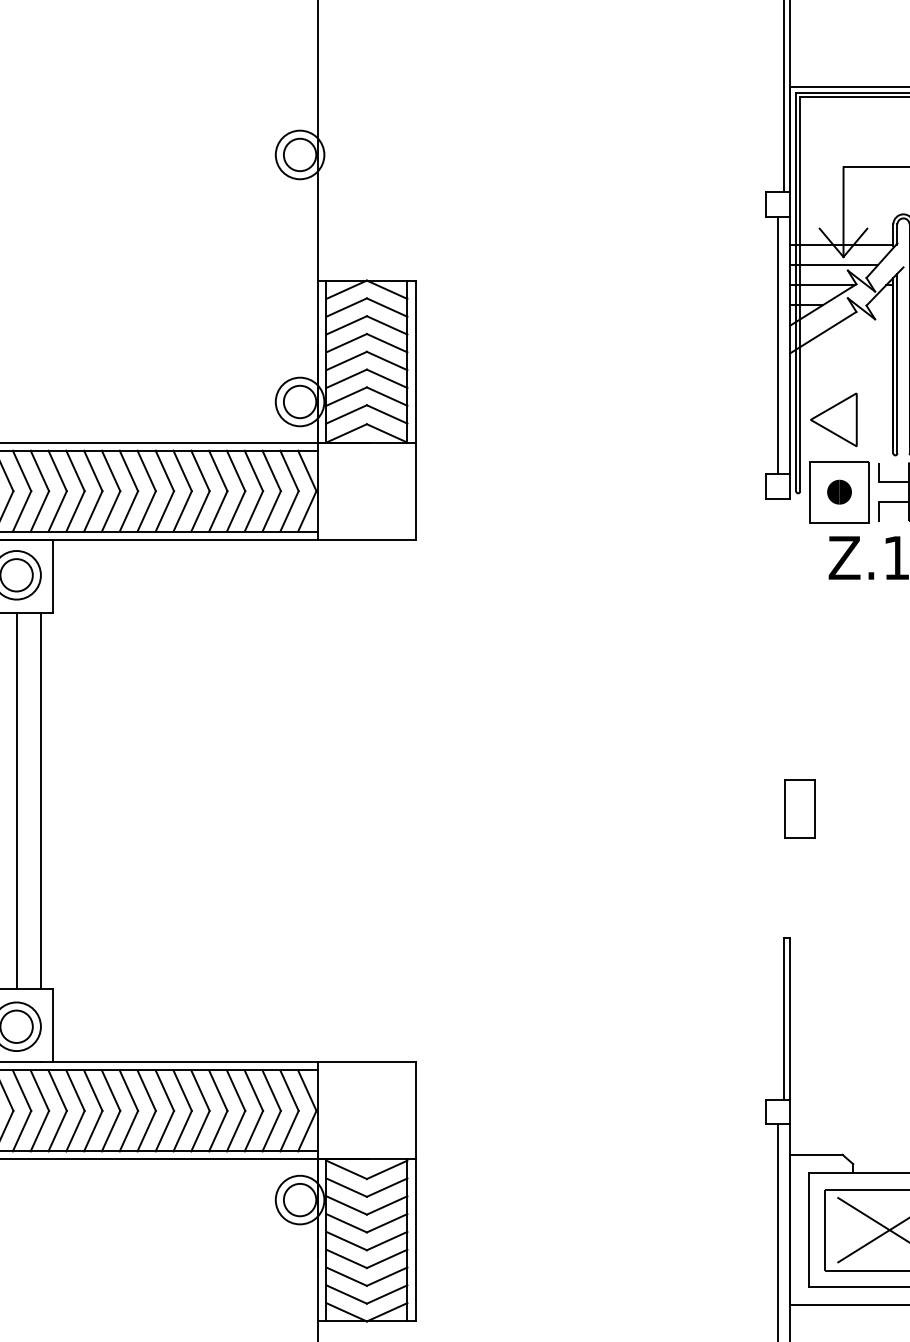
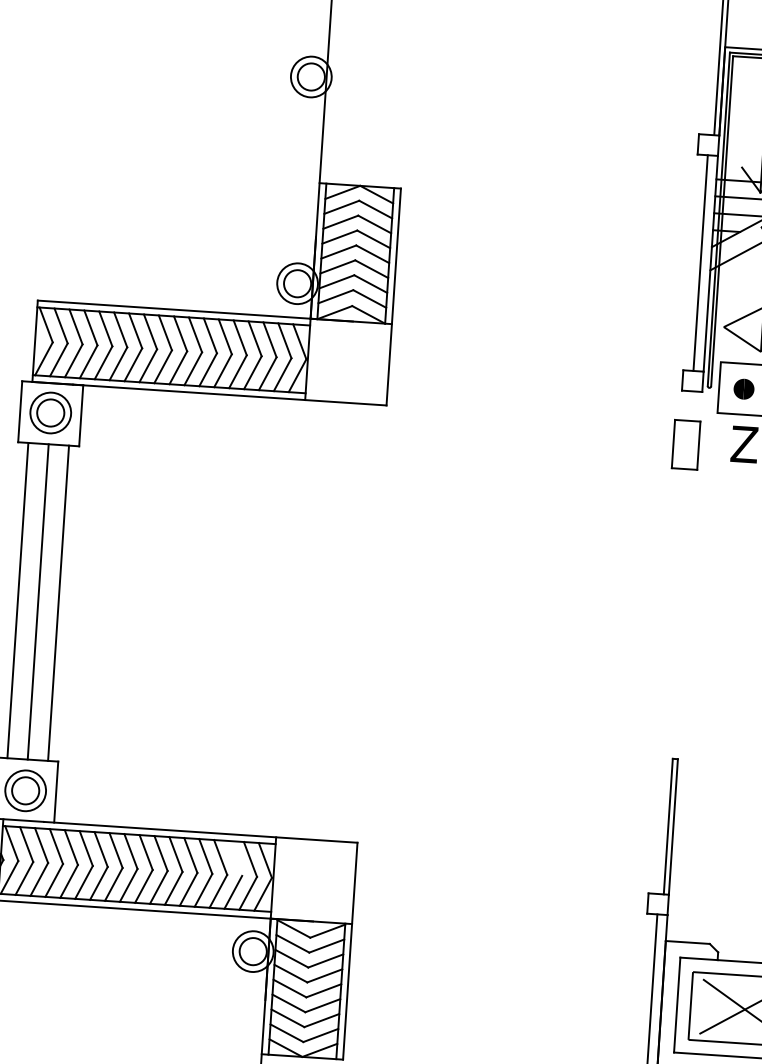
part: (799, 808) -> (685, 444), moved
line: (271, 1090) -> (235, 858), removed

